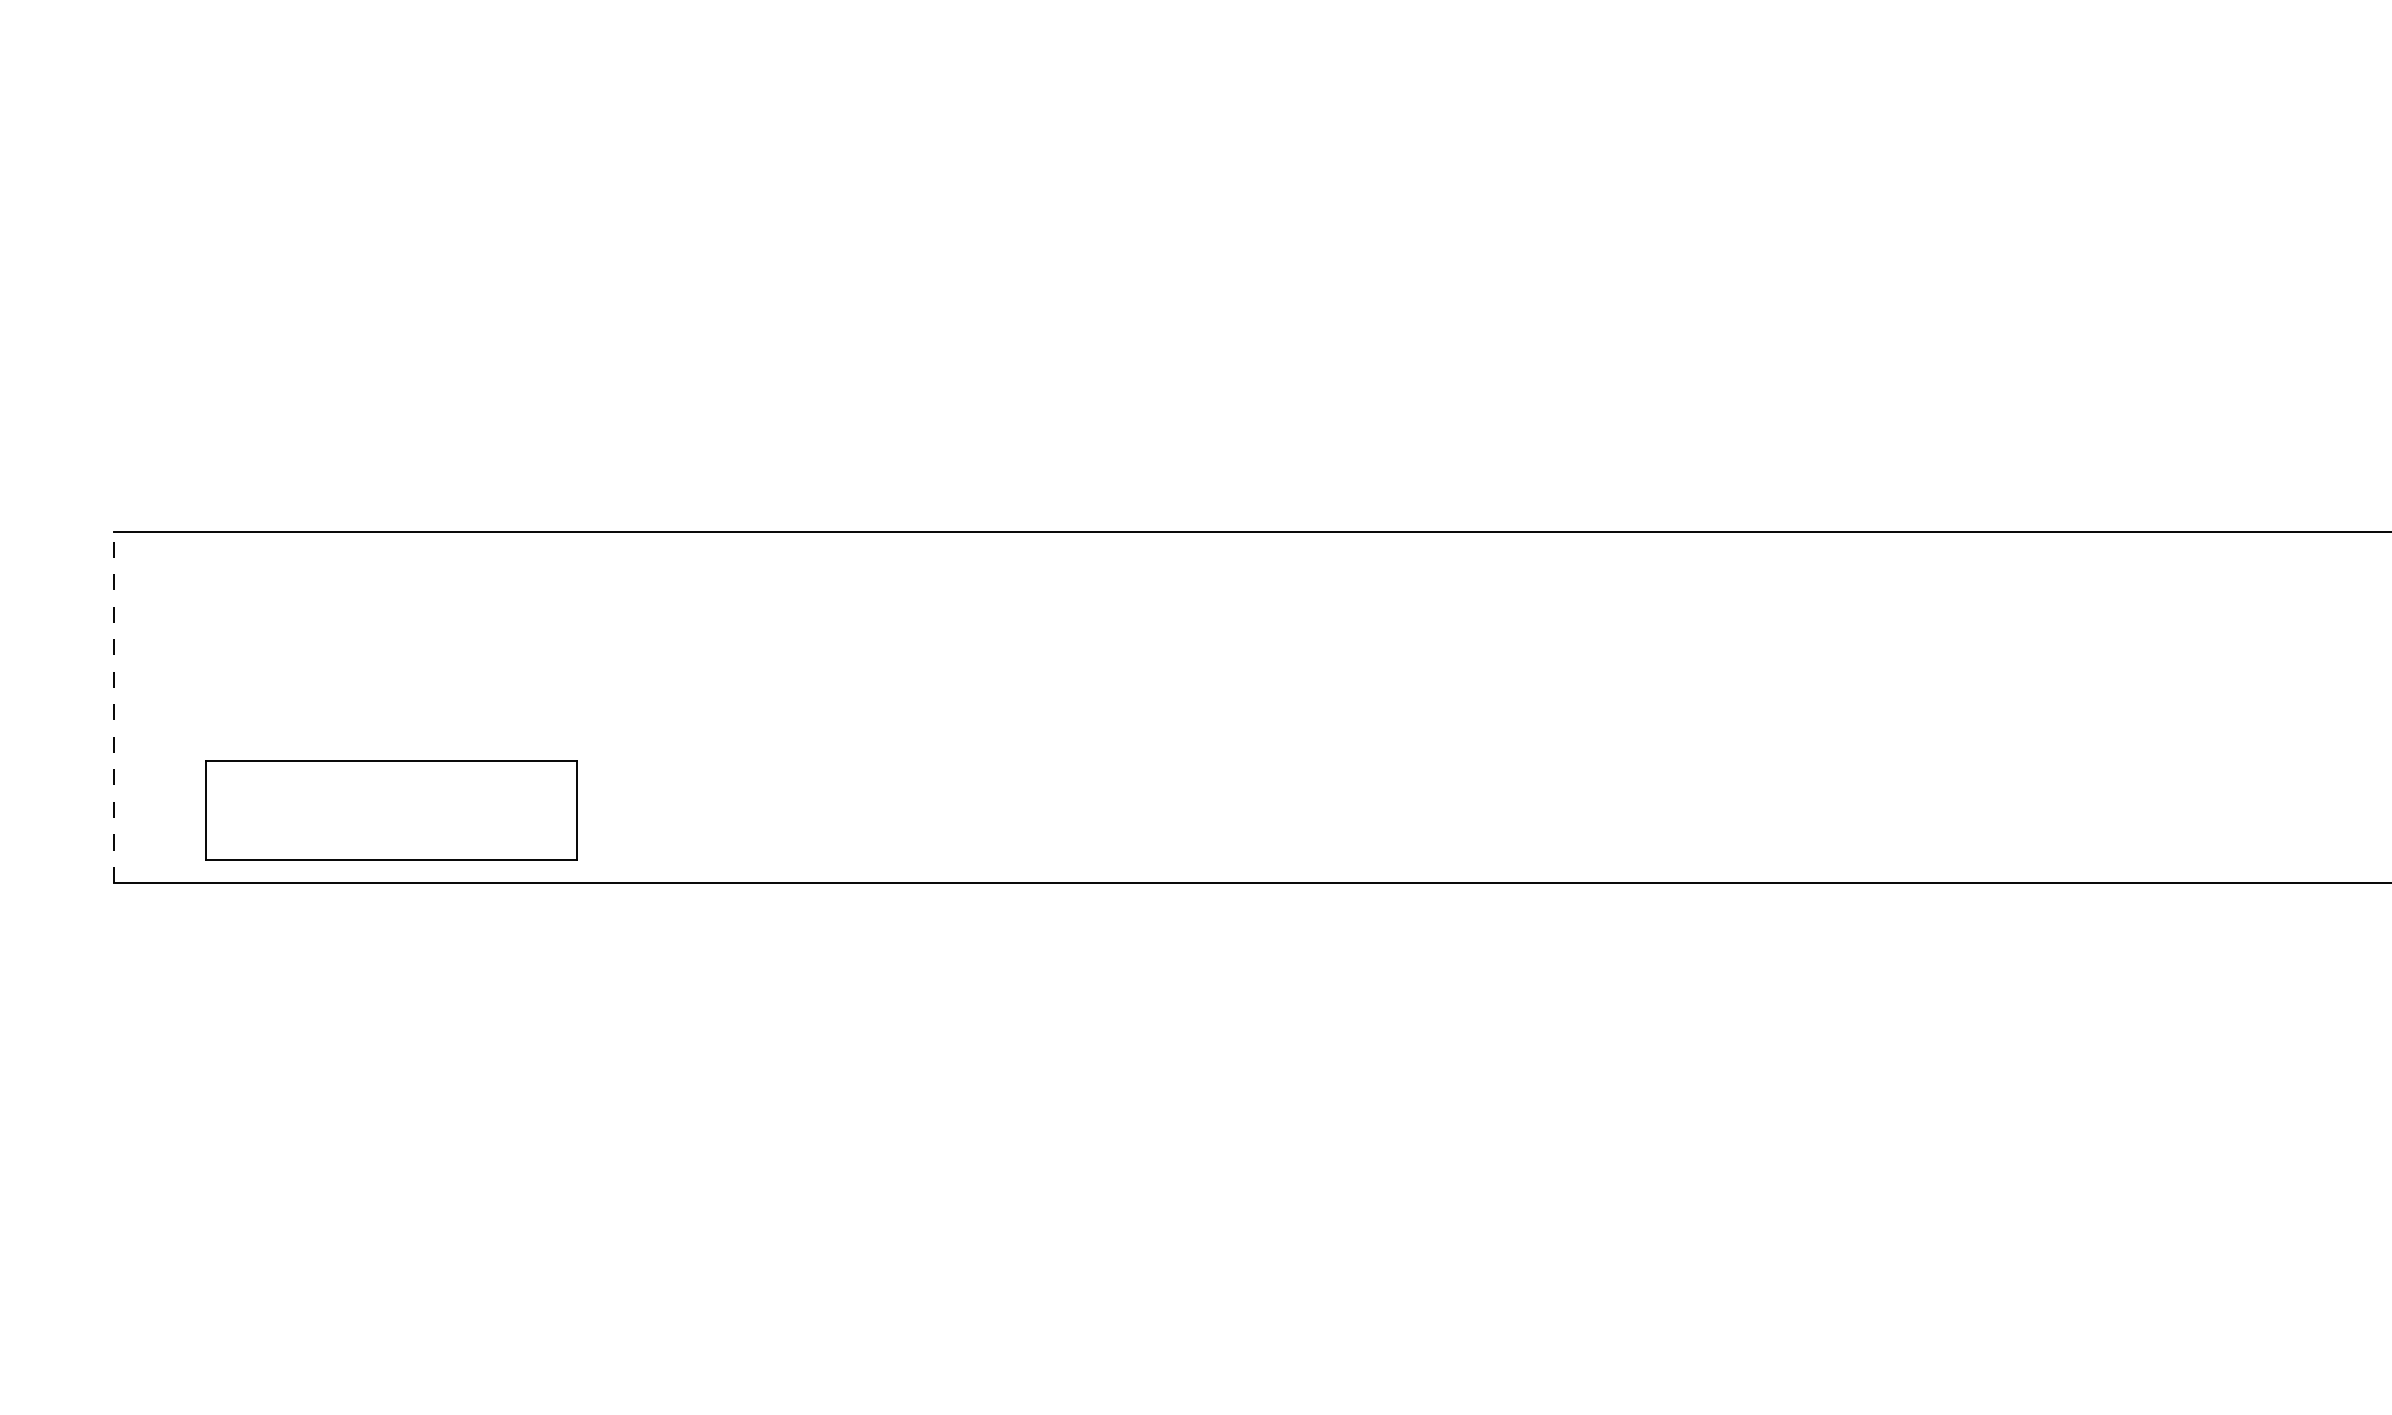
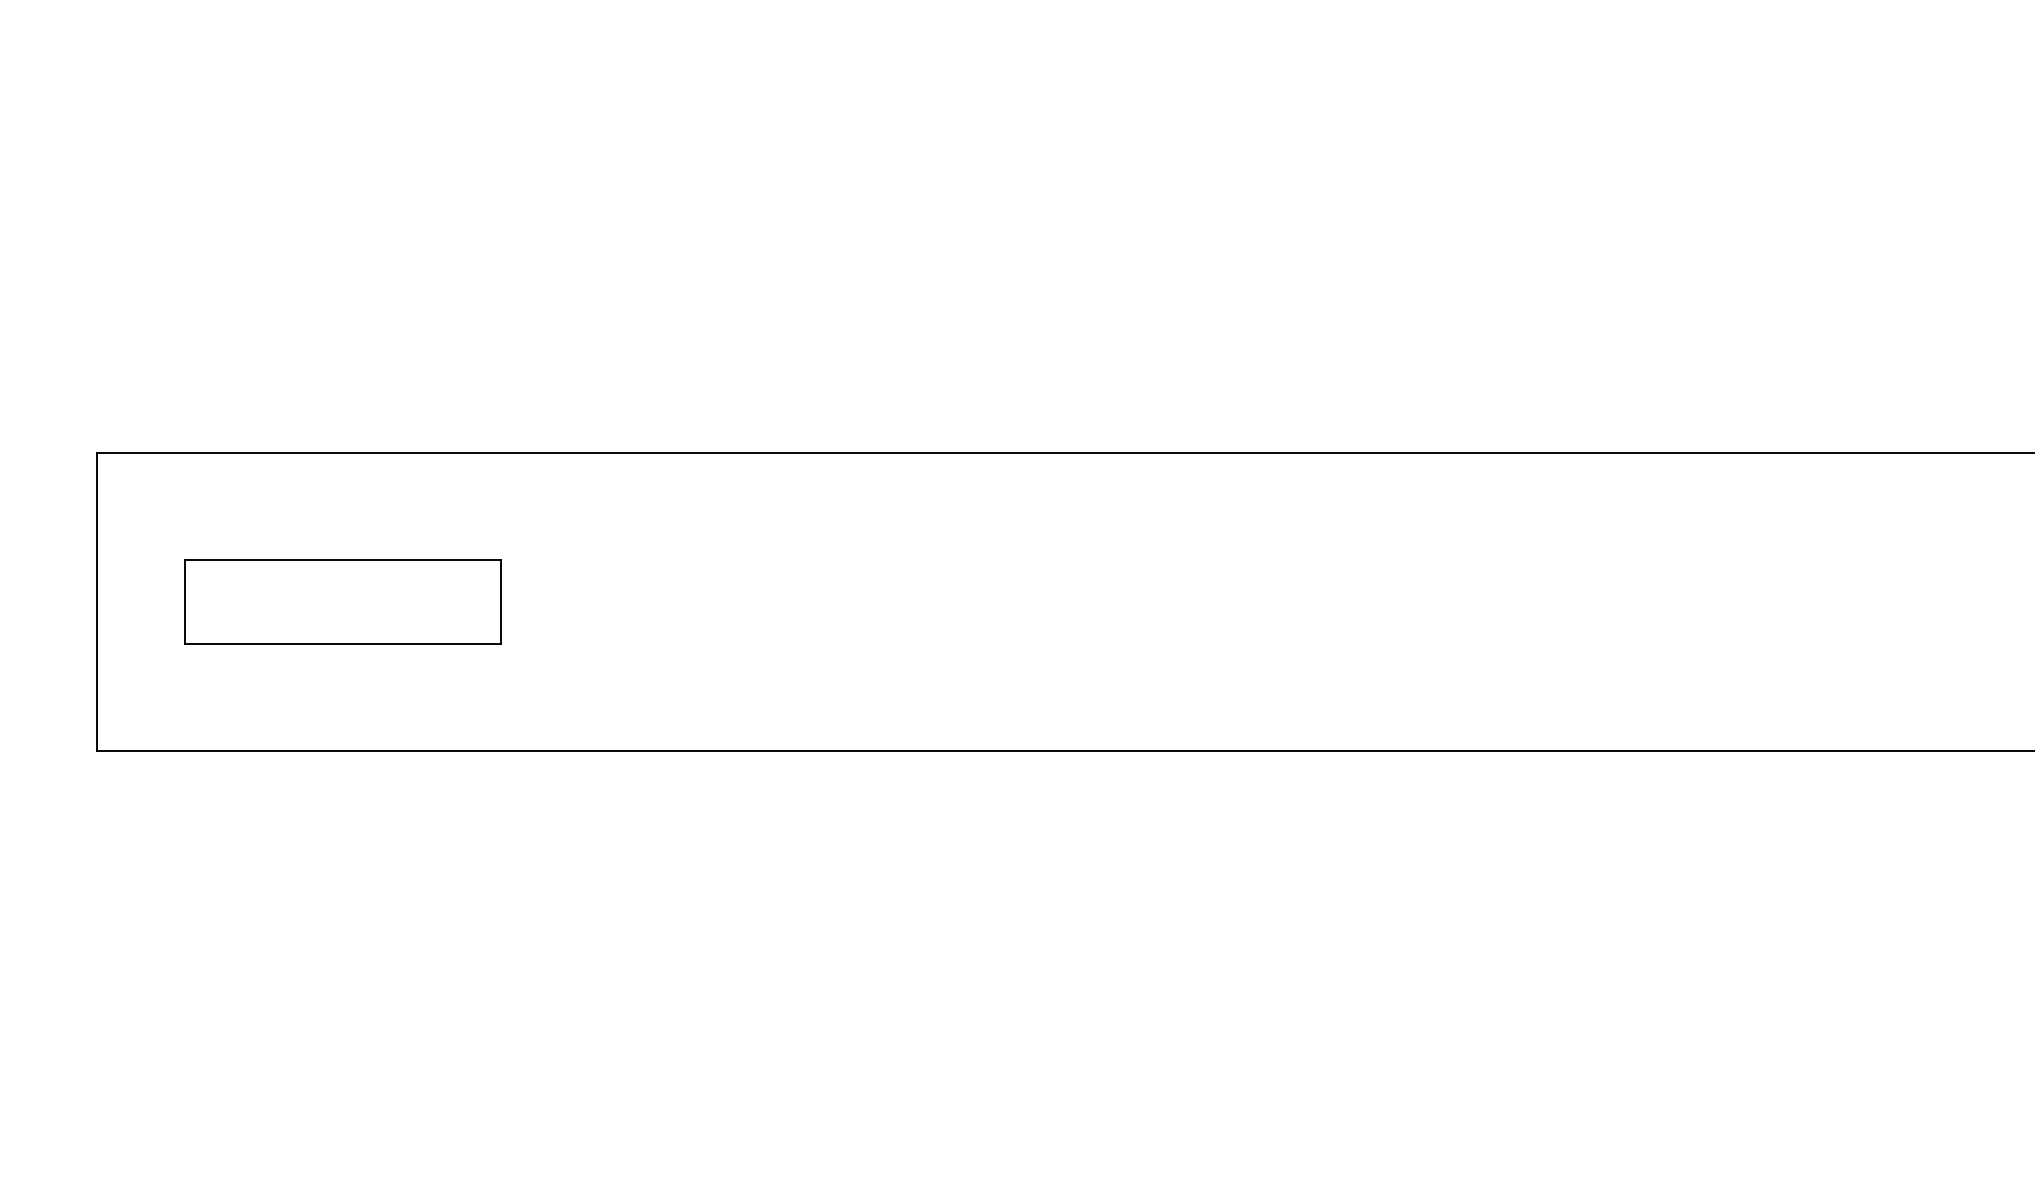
line: (114, 707) -> (97, 602), dashed -> solid
part: (391, 810) -> (343, 602), moved

